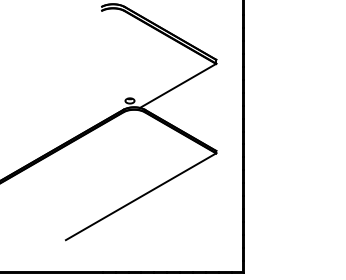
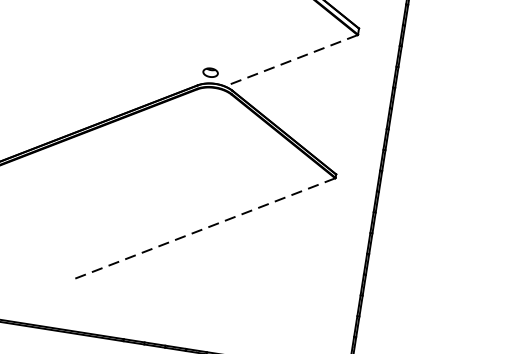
line: (178, 85) -> (292, 60), solid -> dashed
line: (141, 196) -> (205, 228), solid -> dashed

